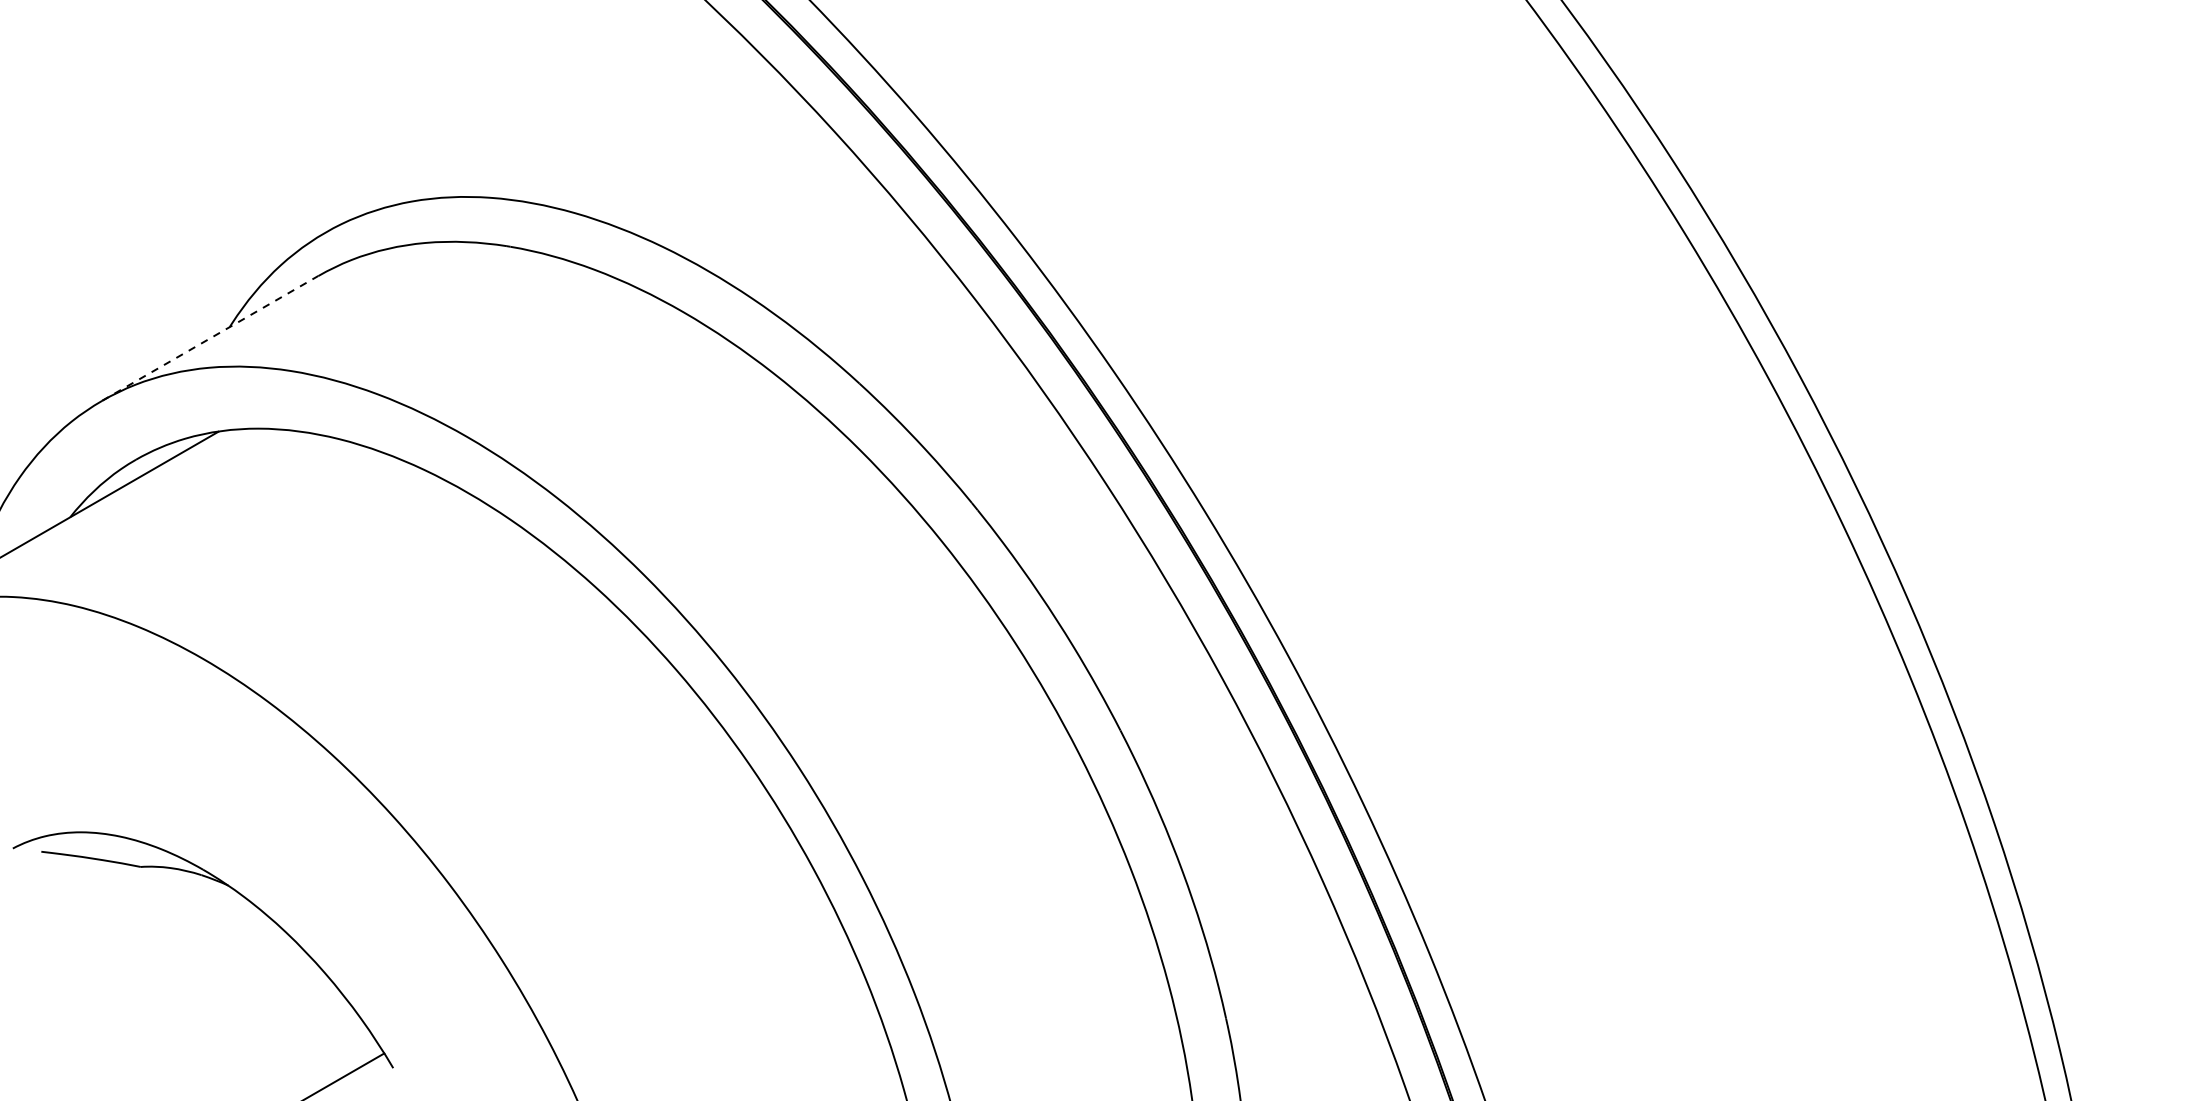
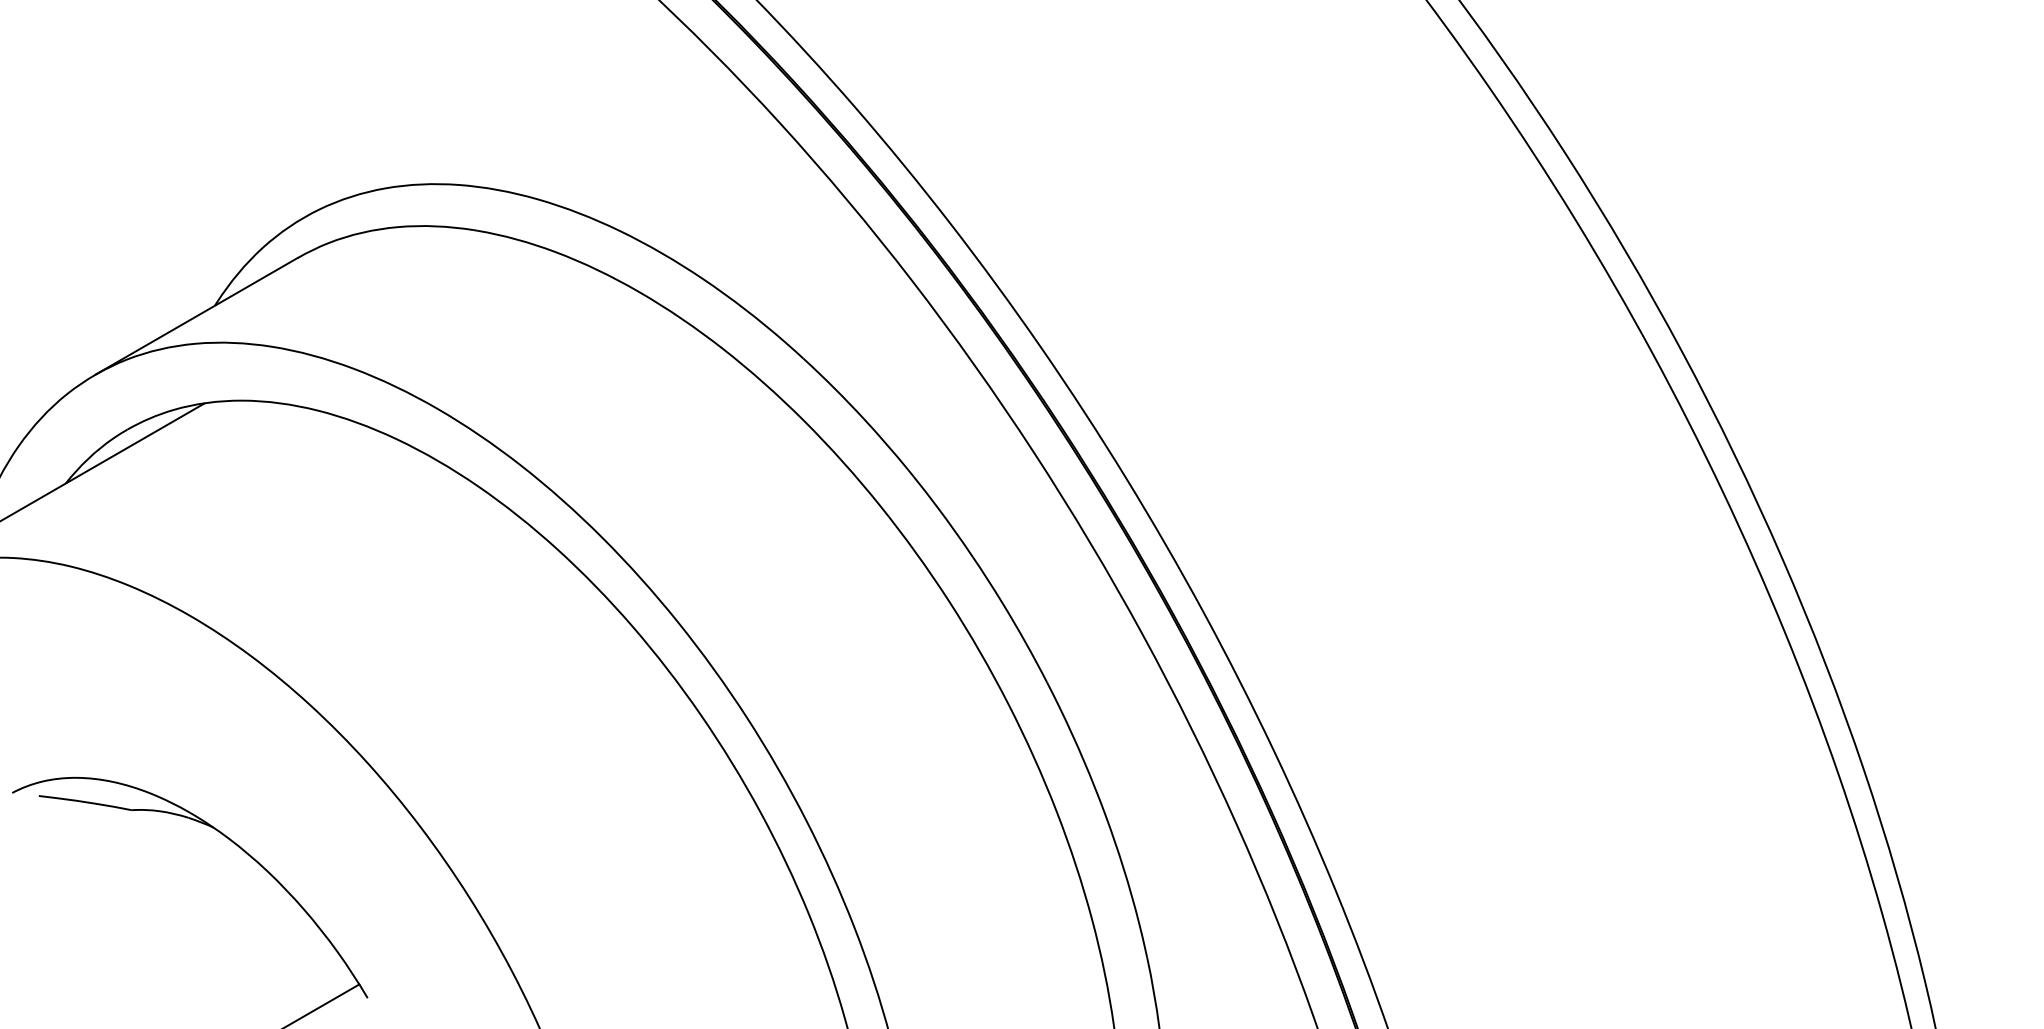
line: (210, 338) -> (196, 316), dashed -> solid

